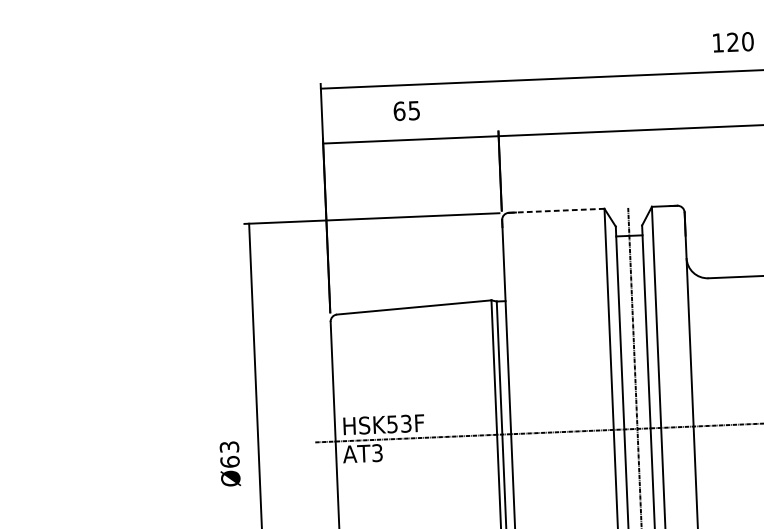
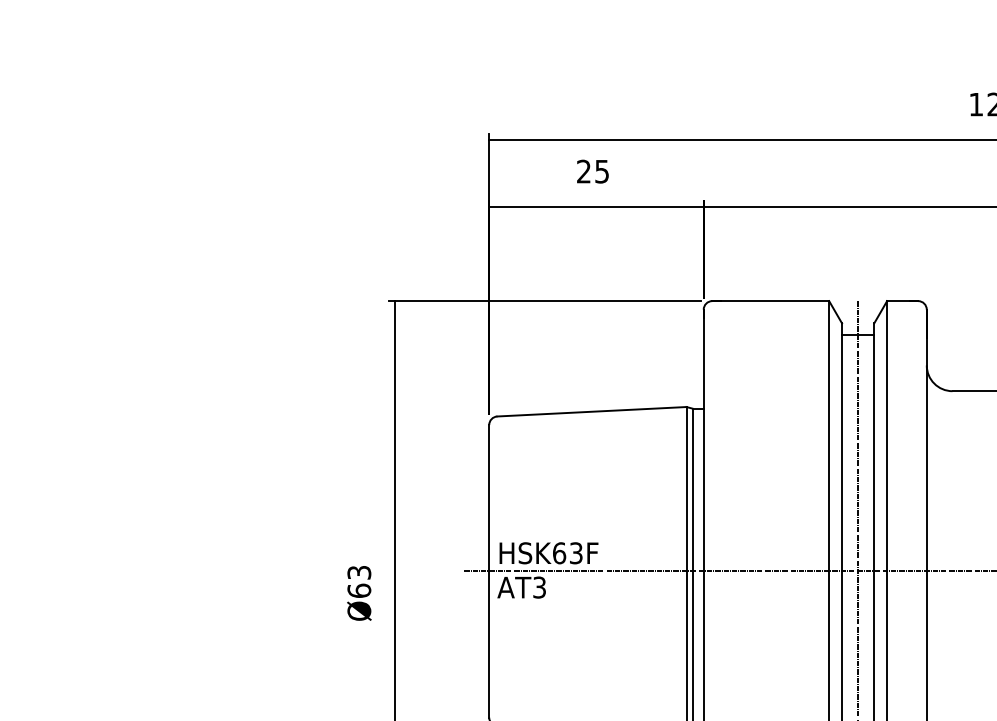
text: (399, 111) -> (584, 171), 65 -> 25
line: (557, 211) -> (771, 301), dashed -> solid
text: (392, 424) -> (559, 553), HSK53F -> HSK63F

